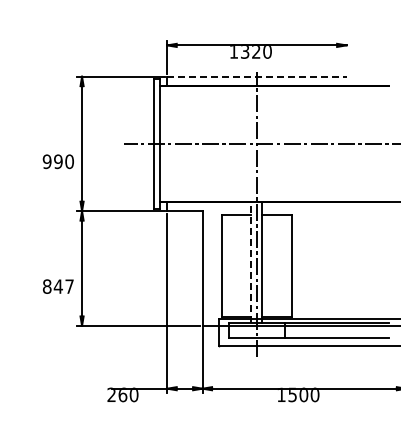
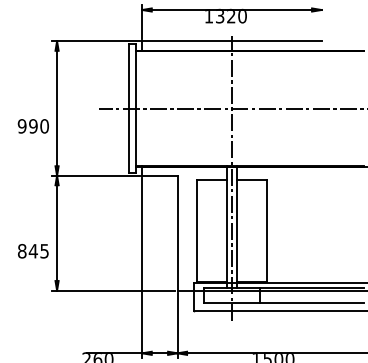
line: (256, 76) -> (231, 41), dashed -> solid
line: (251, 262) -> (226, 227), dashed -> solid
text: (69, 286) -> (44, 251), 847 -> 845

